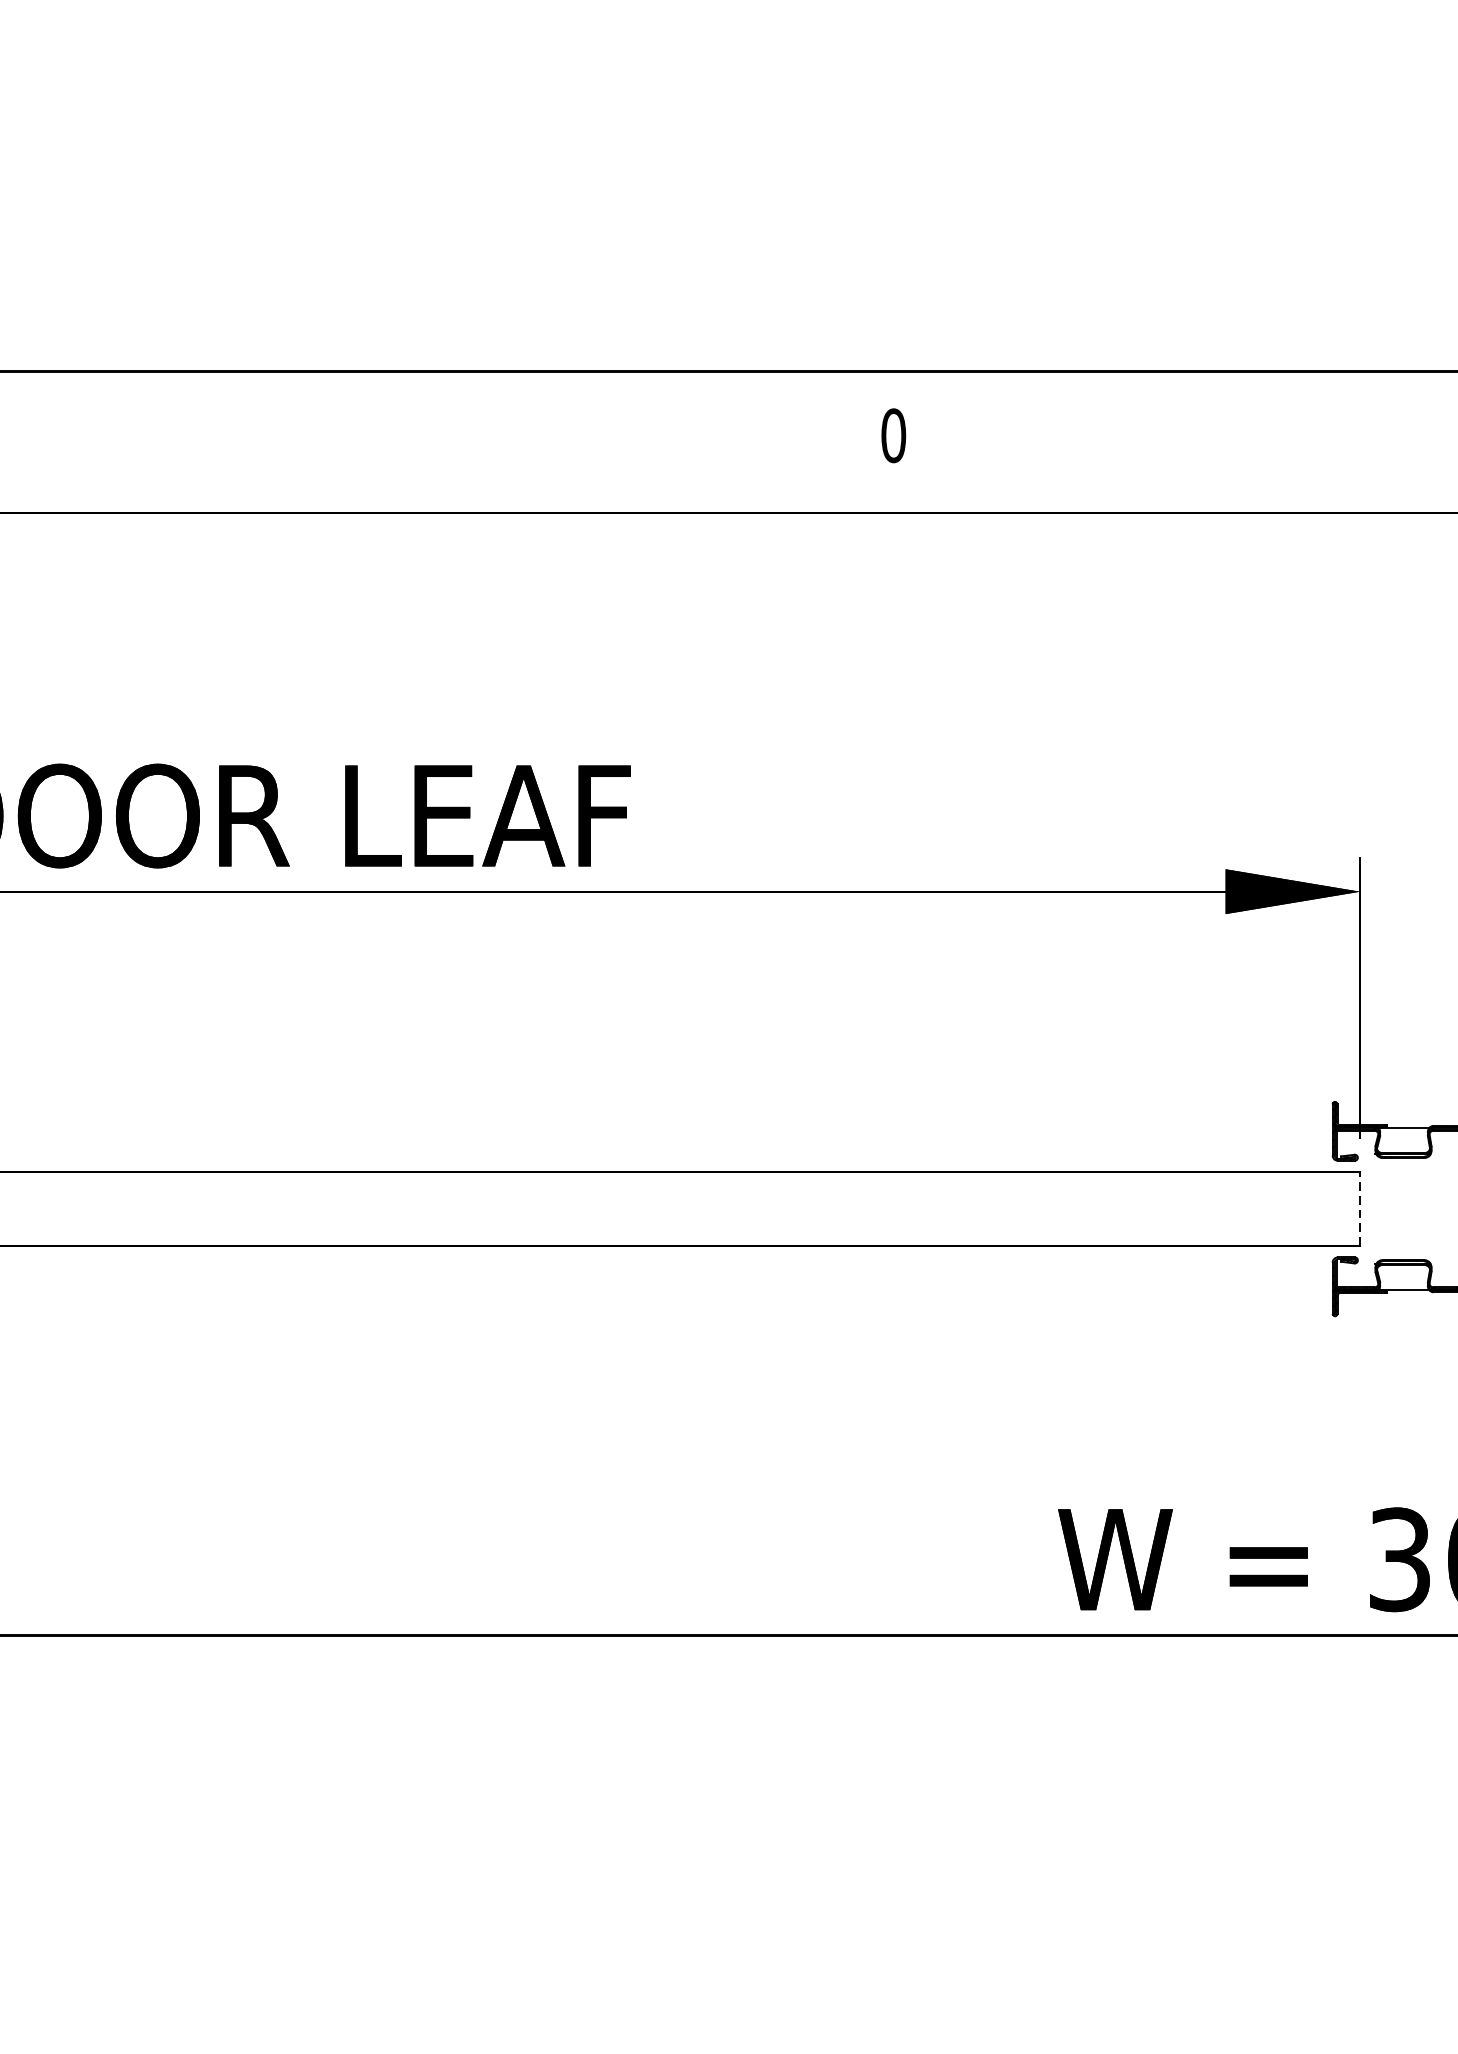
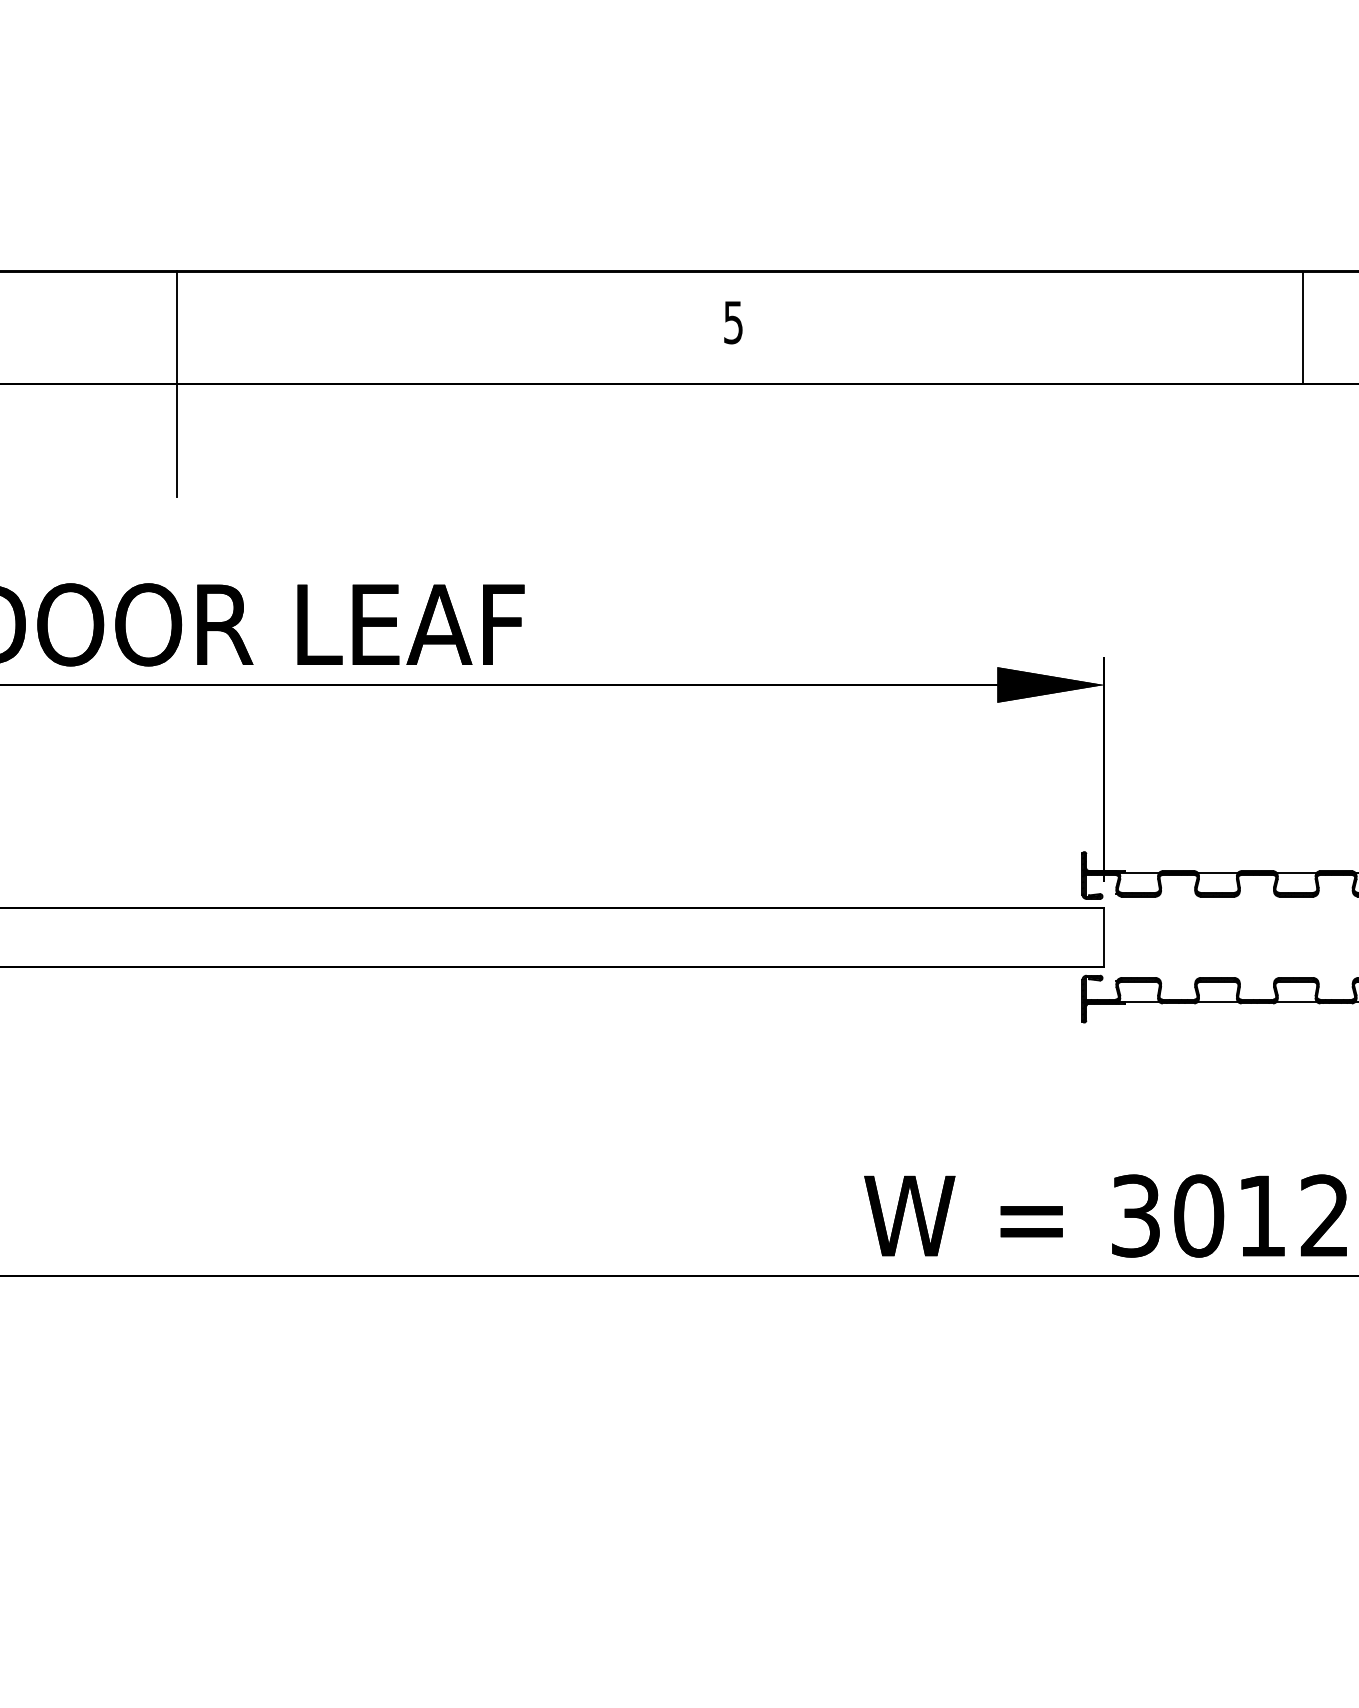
text: (893, 435) -> (733, 322), 0 -> 5
line: (194, 512) -> (177, 383), added
line: (1360, 1208) -> (1104, 936), dashed -> solid

